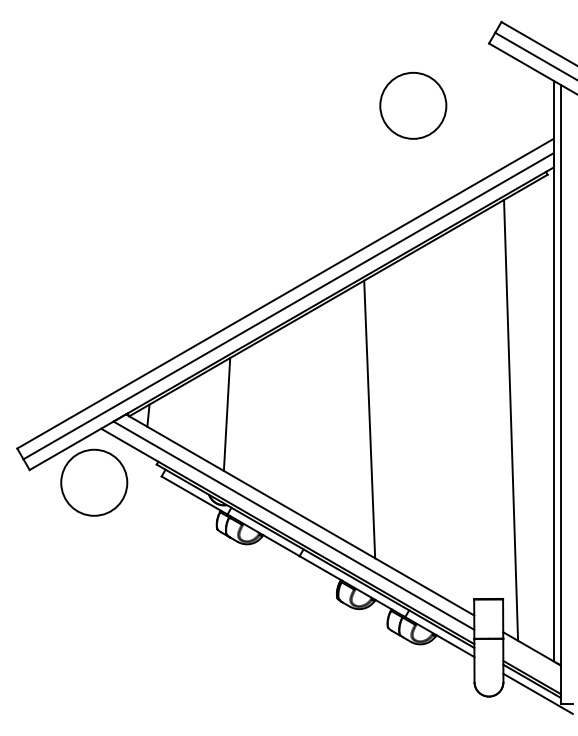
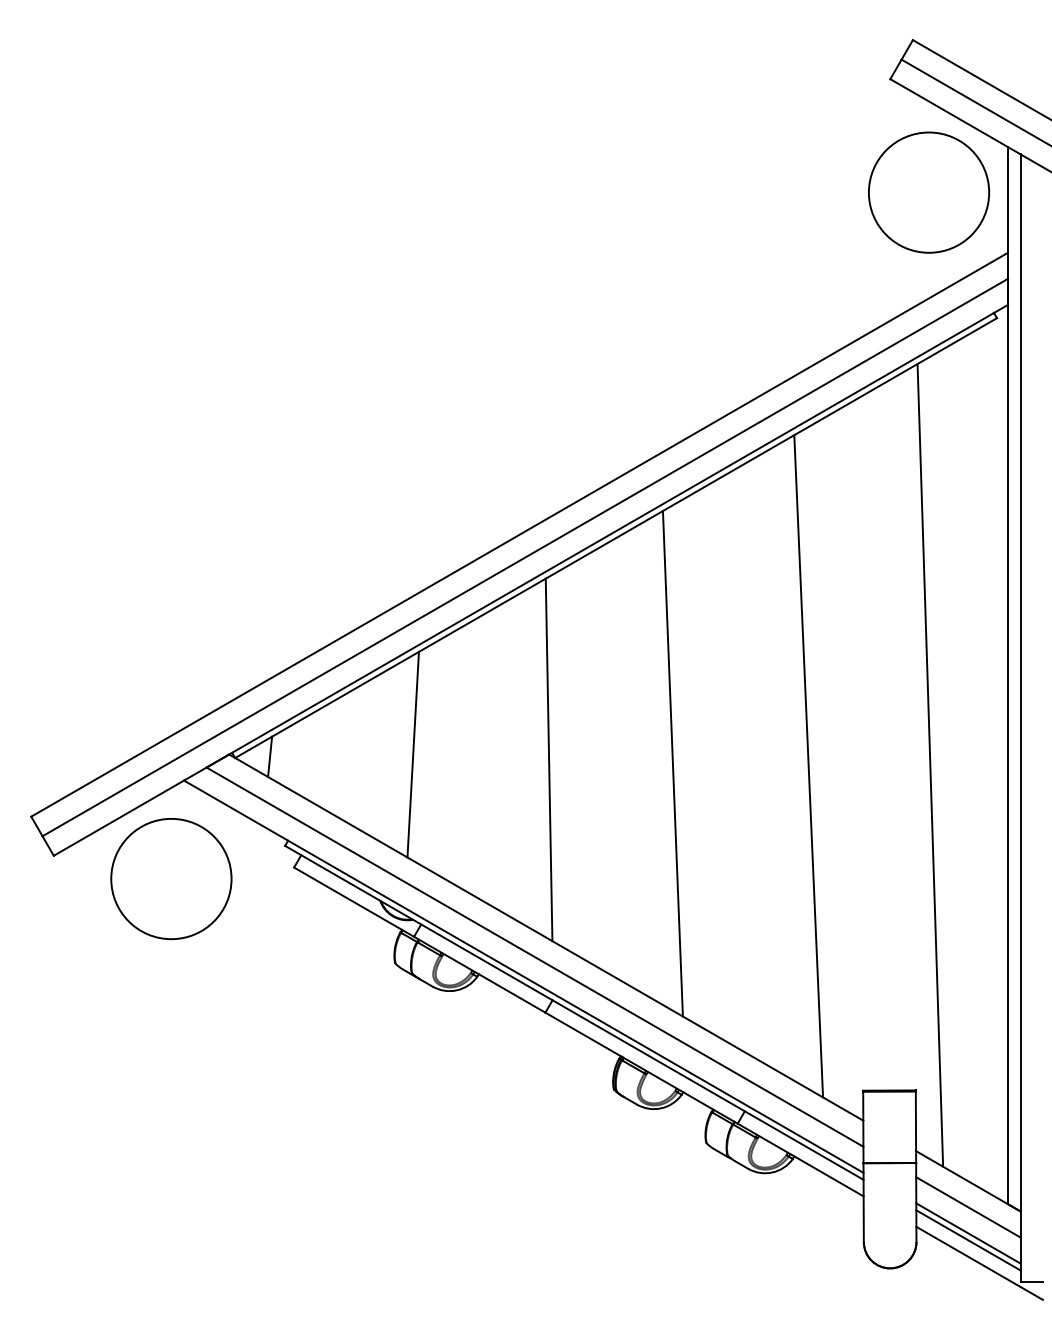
circle: (413, 105) -> (929, 192), moved
line: (301, 416) -> (548, 758), added
line: (444, 420) -> (809, 765), added
line: (531, 662) -> (967, 1206), added

